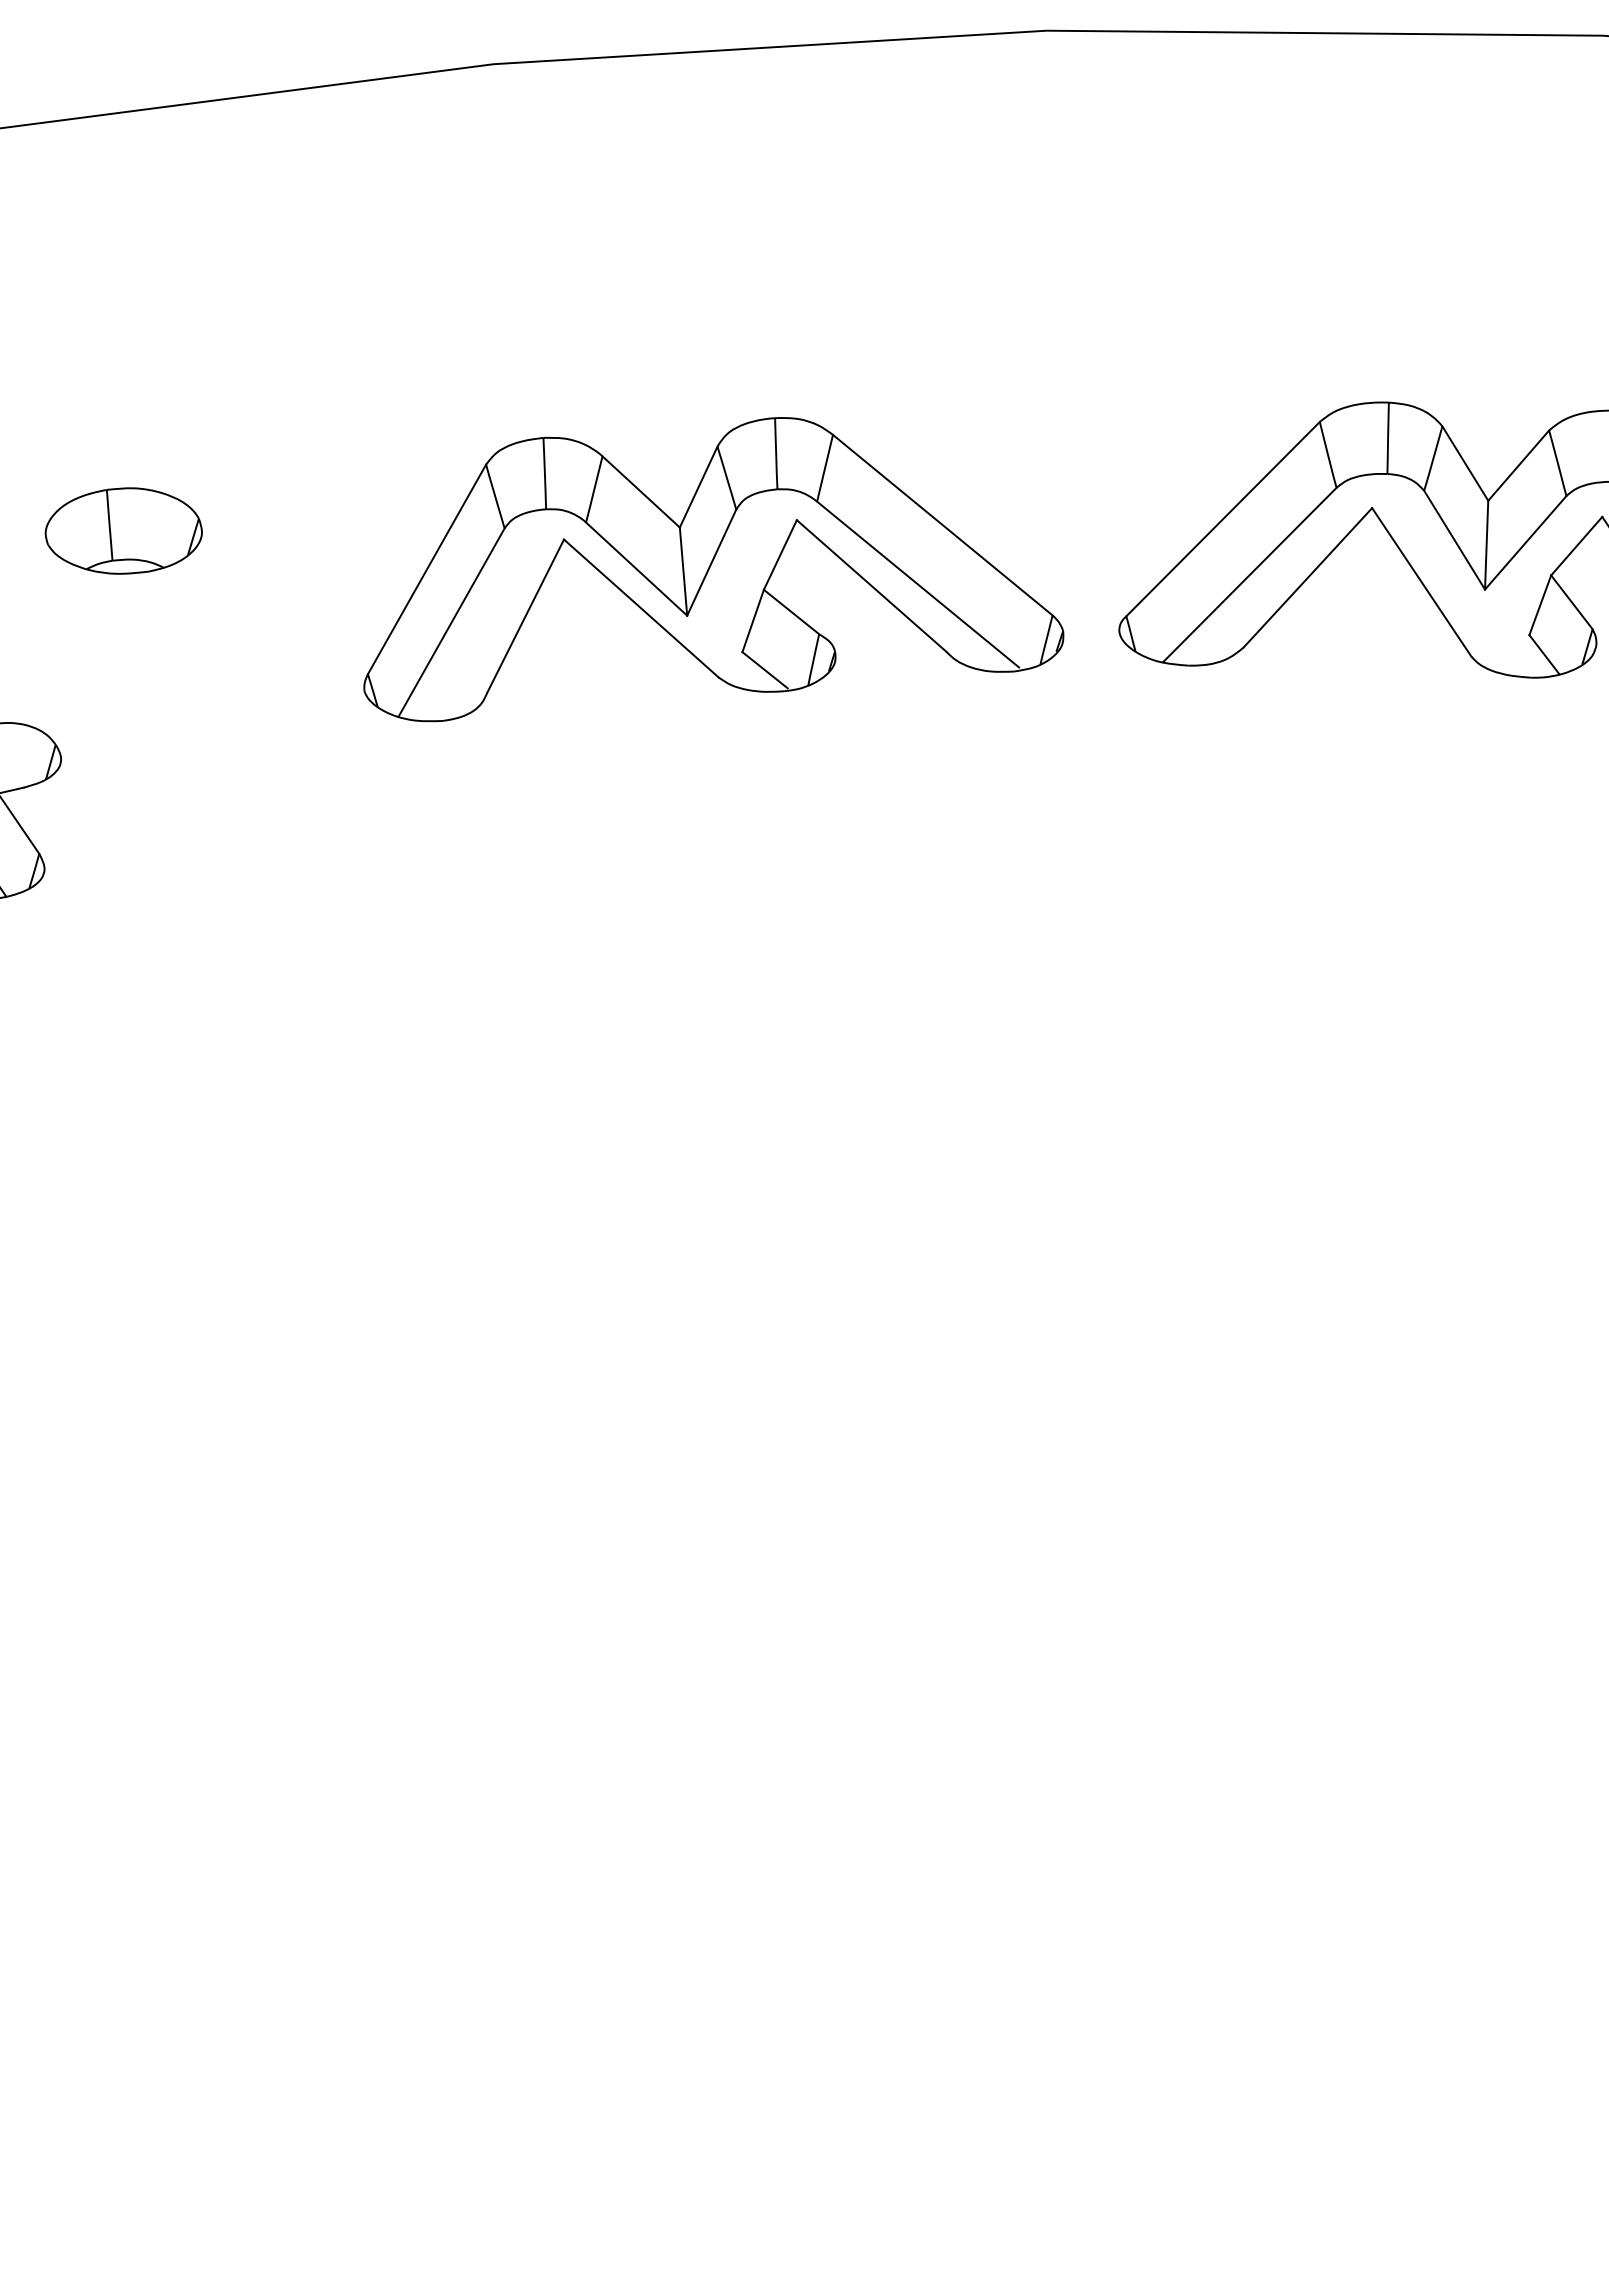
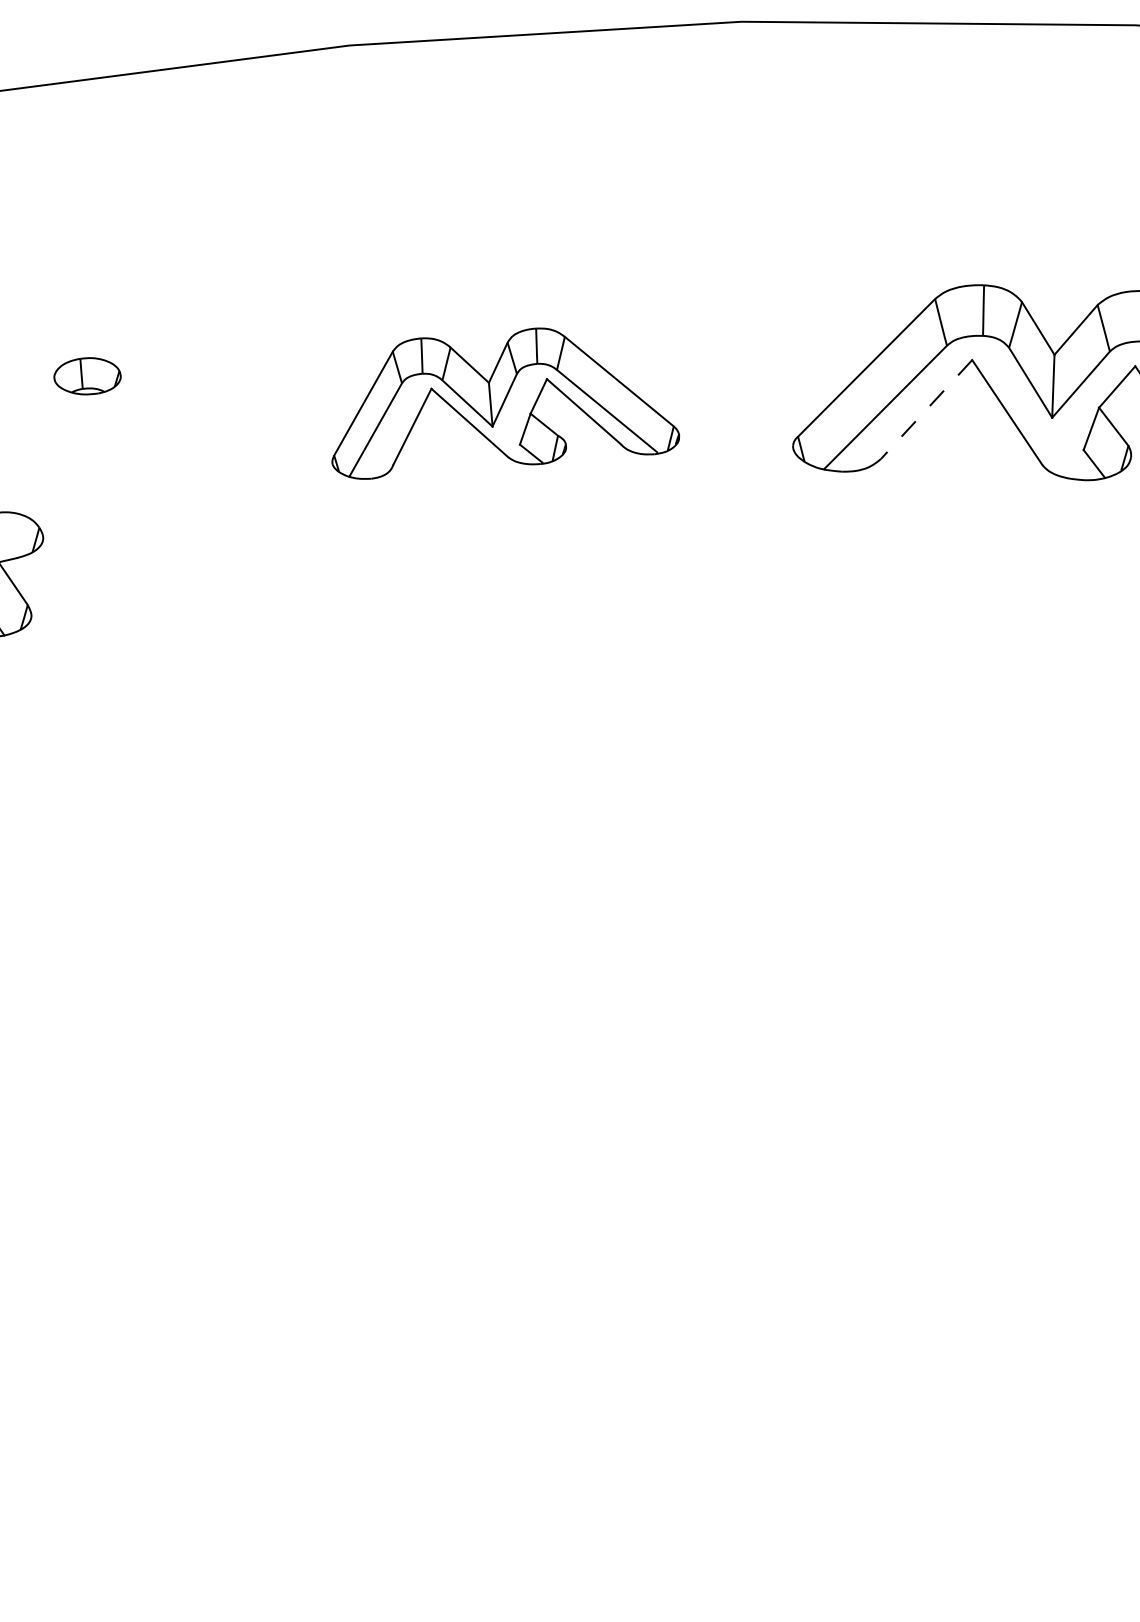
part: (123, 530) -> (87, 375), size x0.6
part: (713, 569) -> (505, 403), size x0.7
line: (1307, 577) -> (926, 409), solid -> dashed

